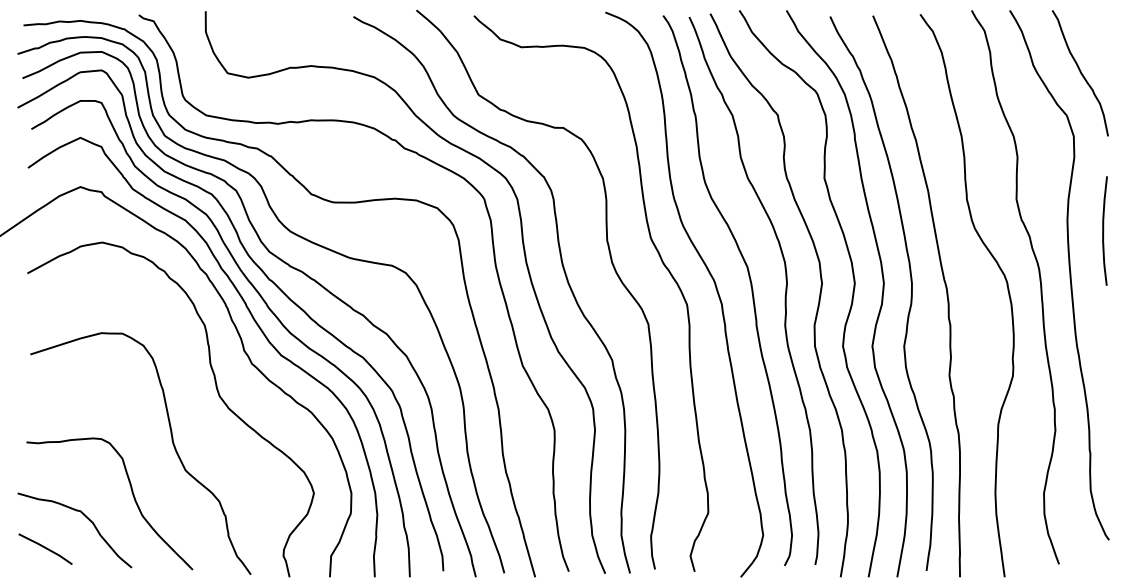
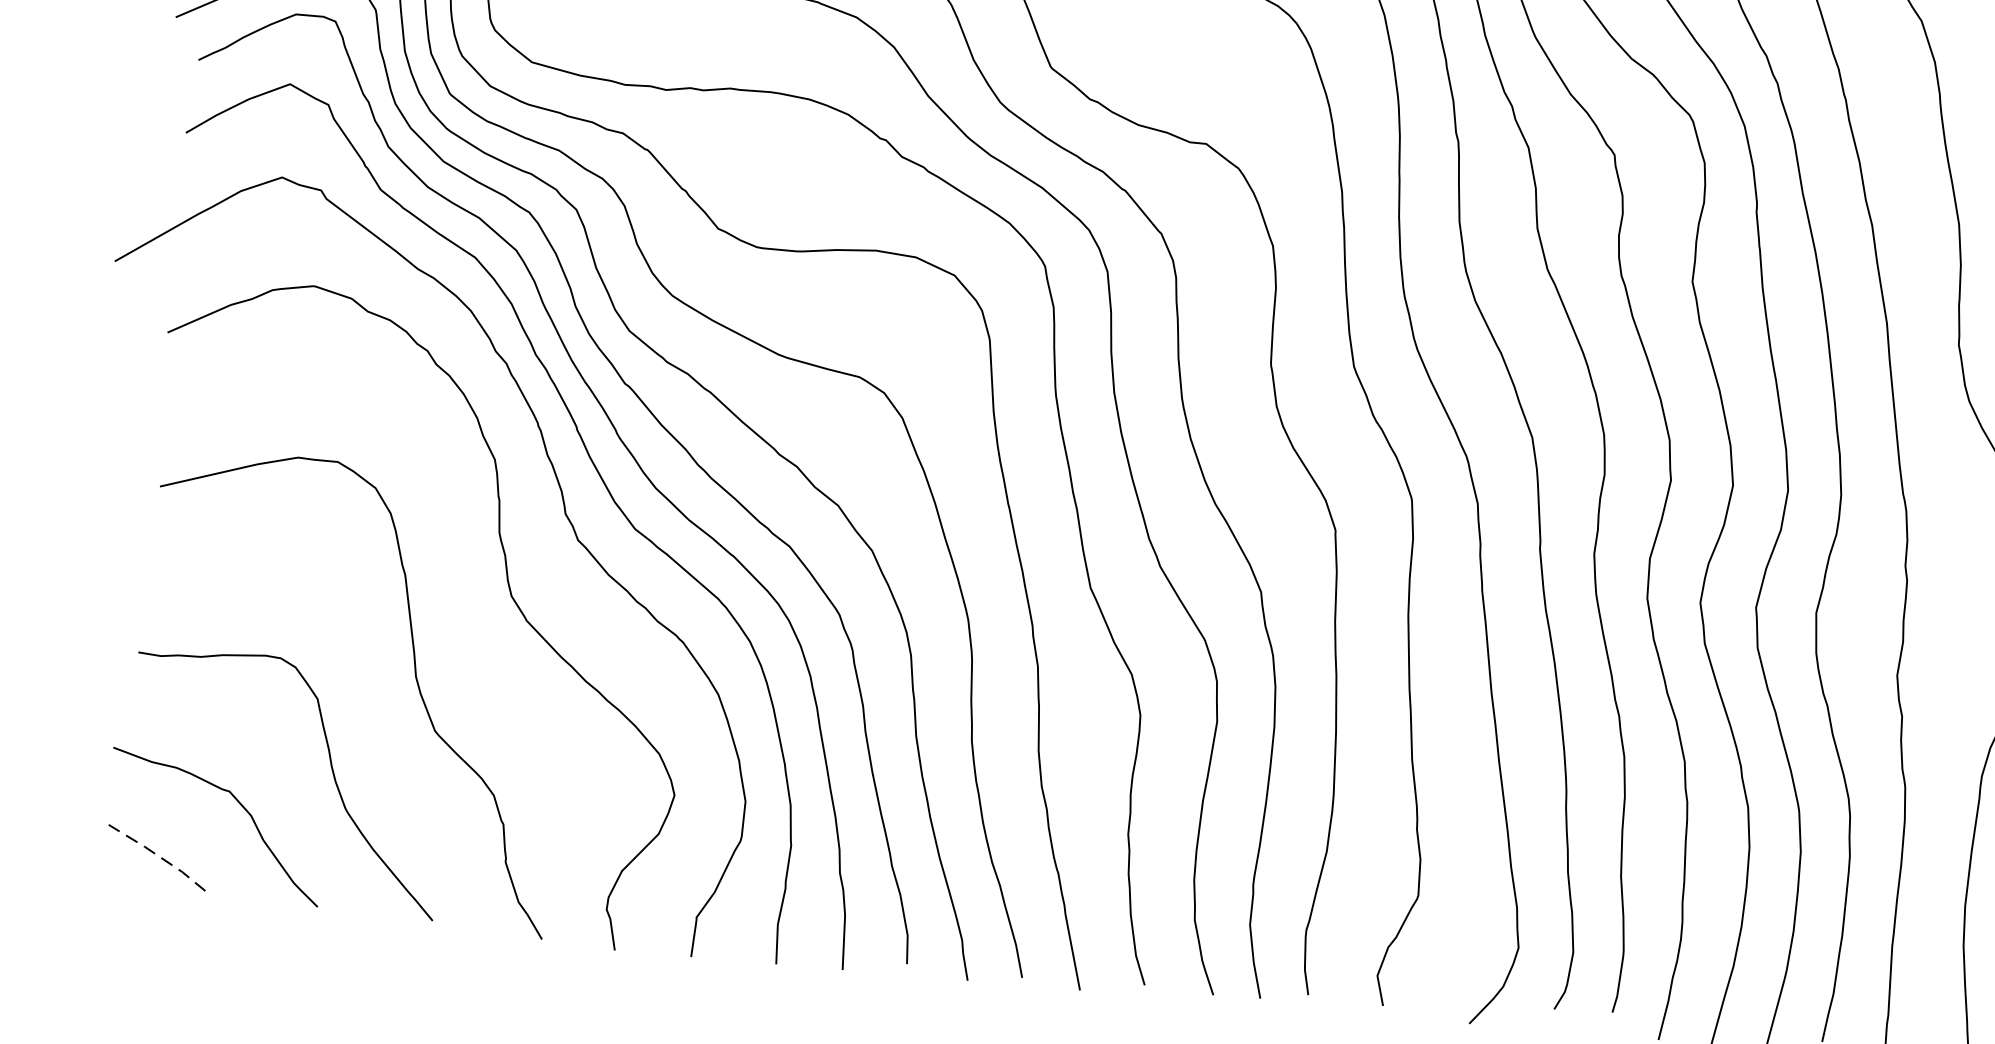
line: (46, 548) -> (159, 856), solid -> dashed

